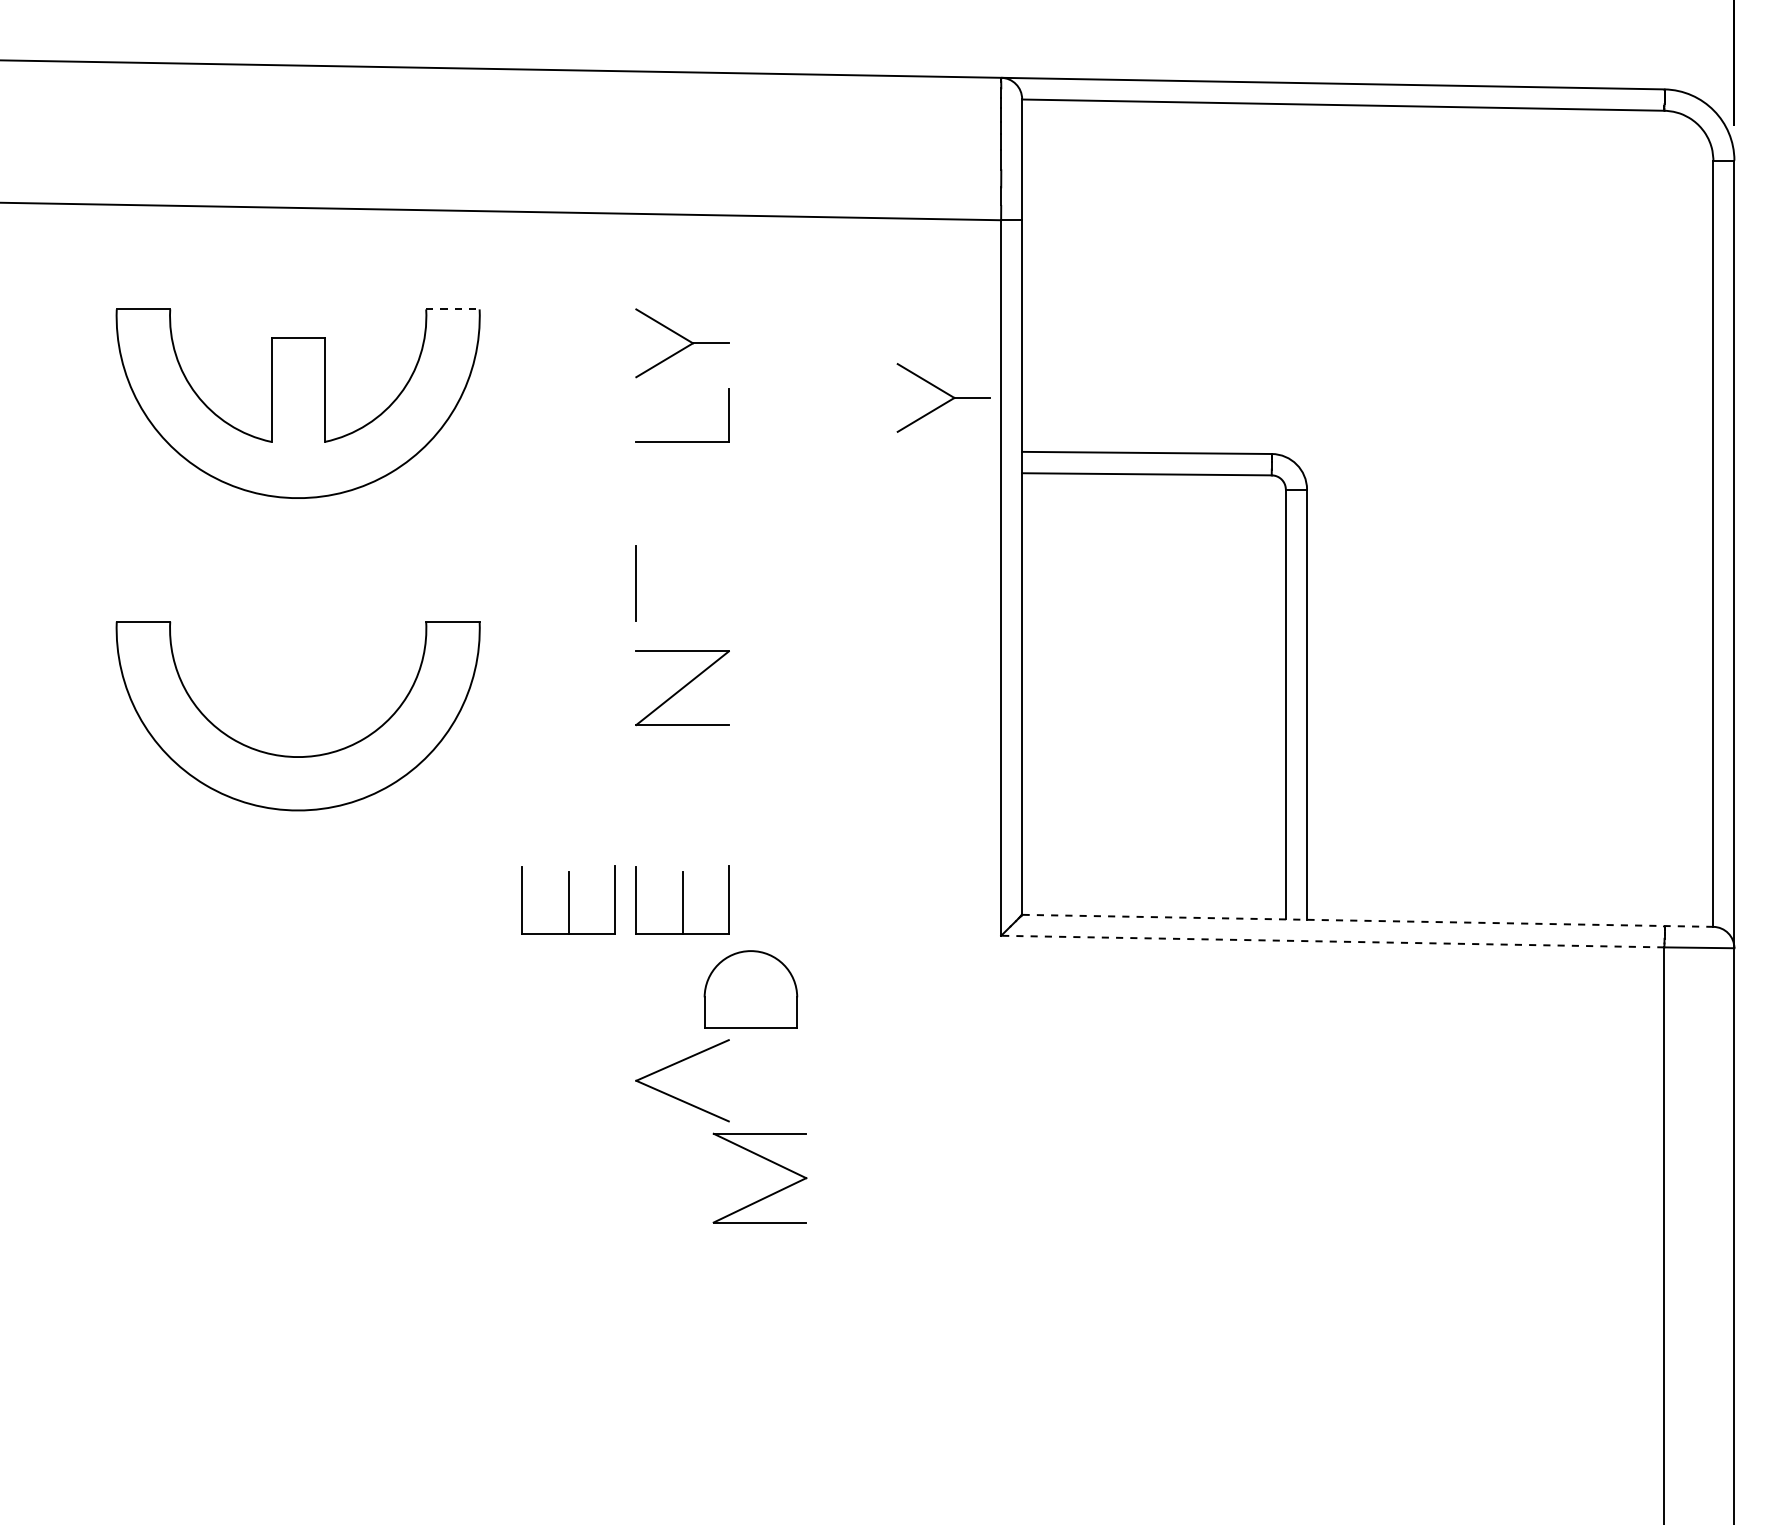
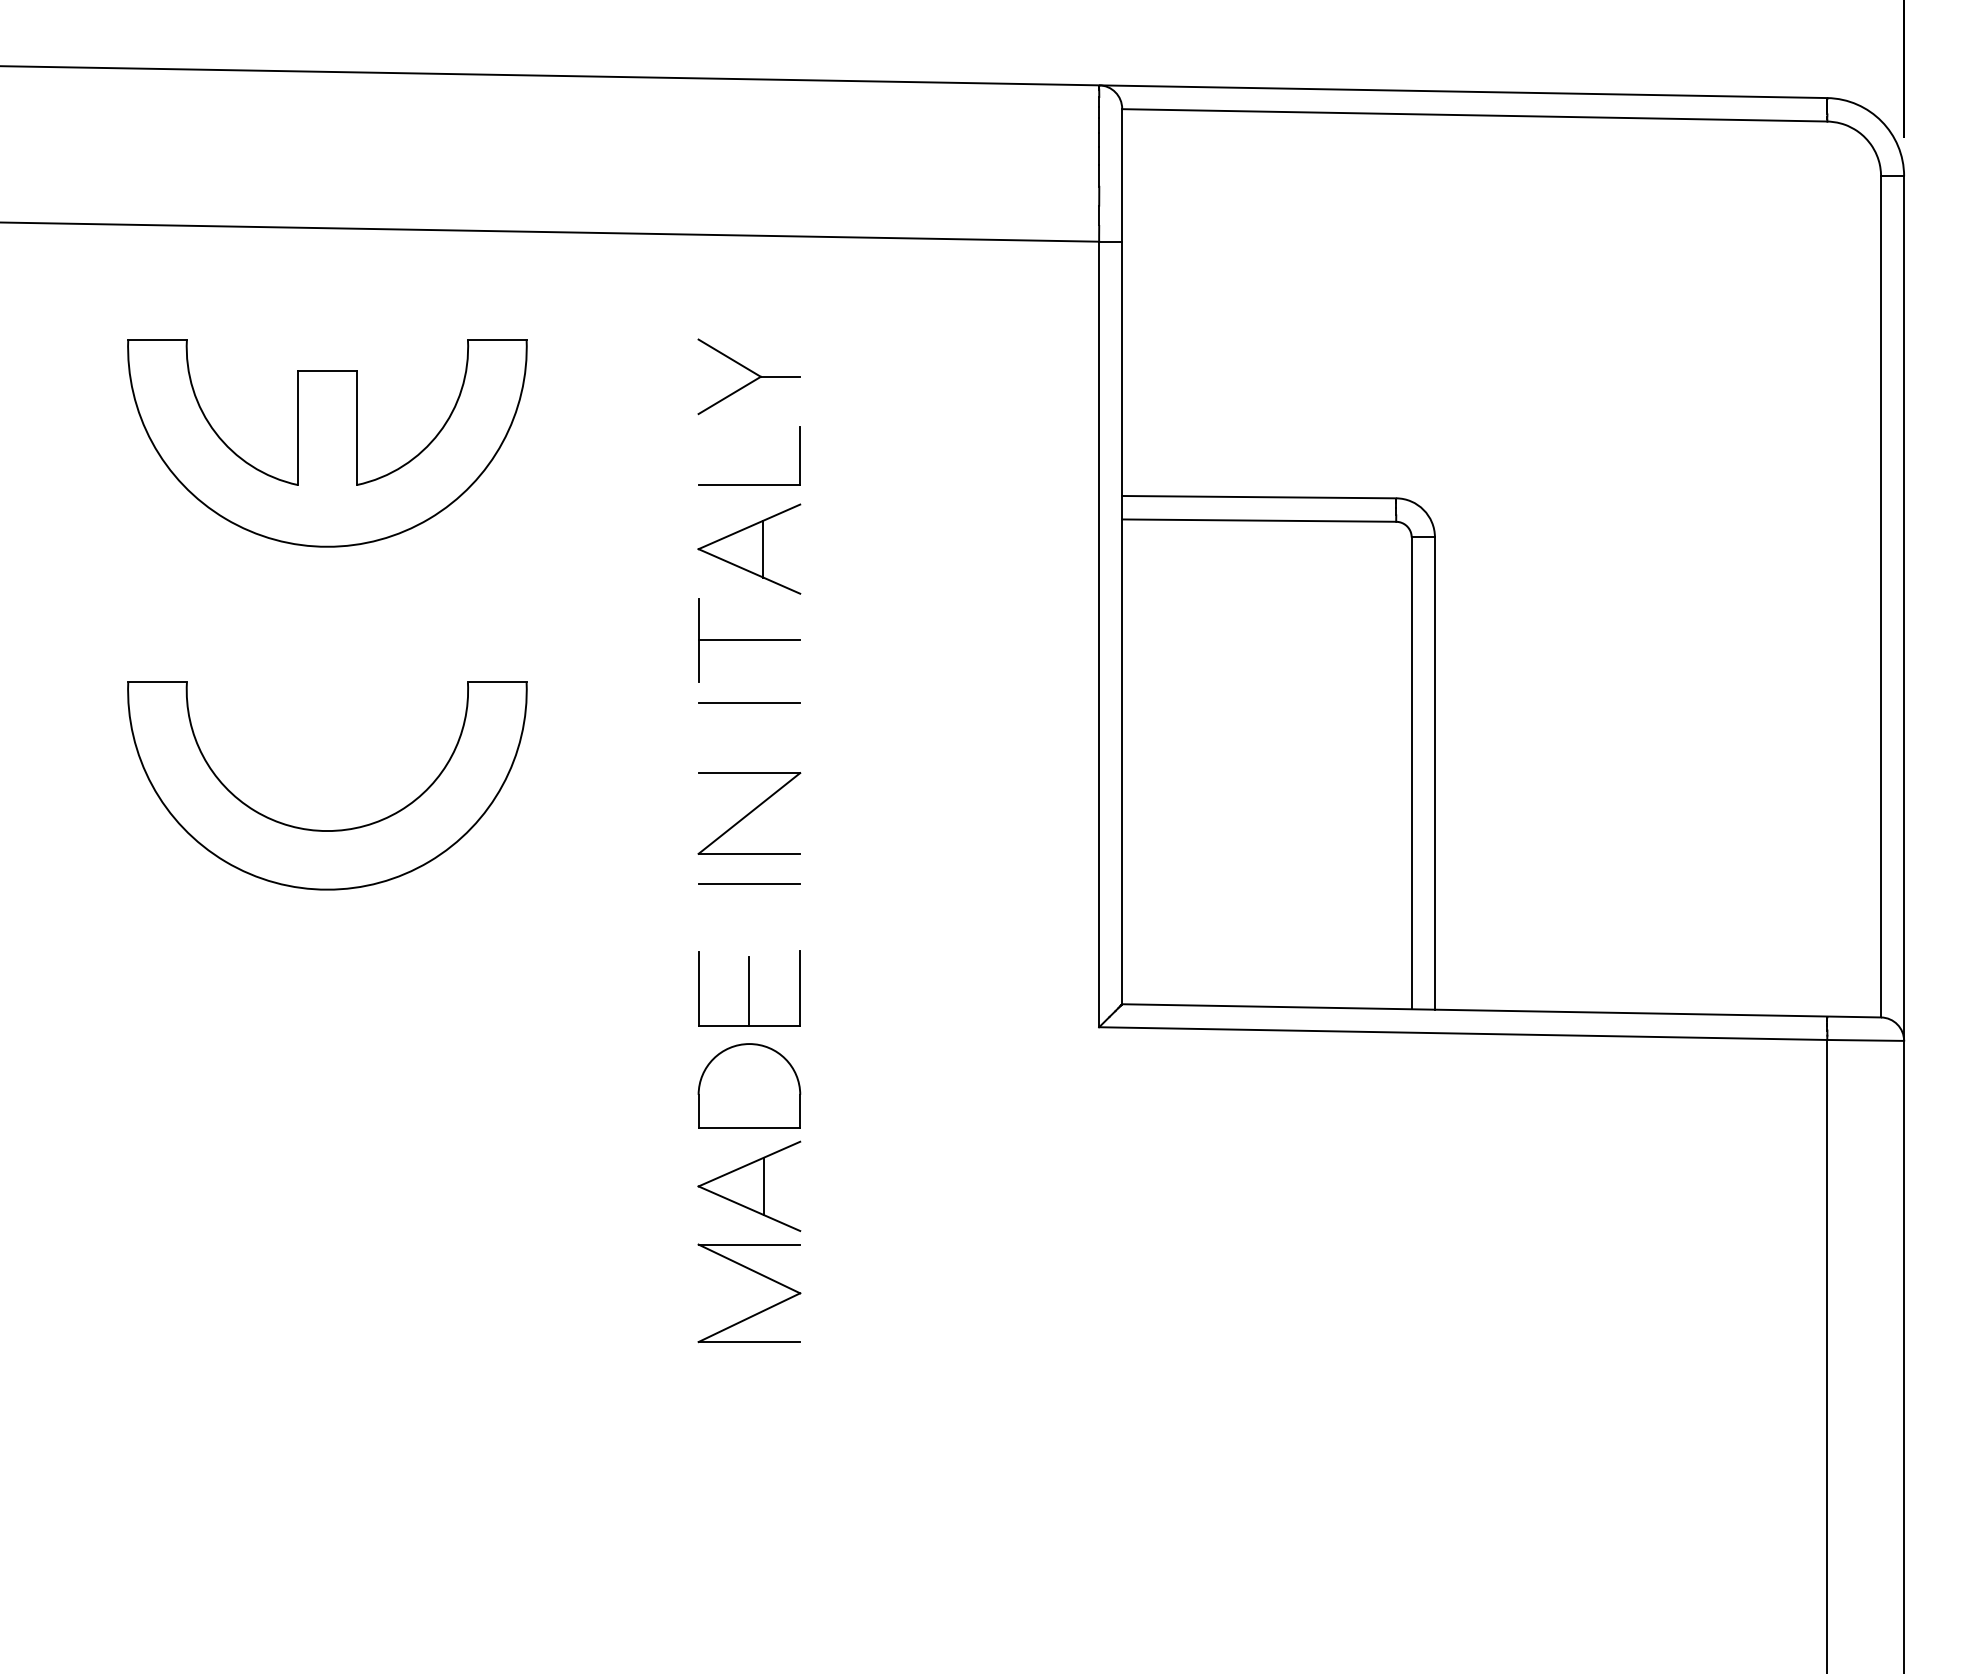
line: (453, 309) -> (497, 339), dashed -> solid
part: (943, 397) -> (1035, 436), removed
part: (682, 499) -> (749, 548), added
line: (682, 583) -> (749, 640), added
line: (682, 640) -> (749, 703), added
part: (682, 688) -> (749, 813), moved
line: (682, 805) -> (749, 884), added
part: (568, 900) -> (624, 988), removed
line: (1367, 920) -> (1501, 1010), dashed -> solid
line: (1332, 941) -> (1462, 1033), dashed -> solid
part: (750, 988) -> (749, 1085), moved
line: (695, 1080) -> (763, 1186), added
part: (769, 1194) -> (759, 1311), moved

